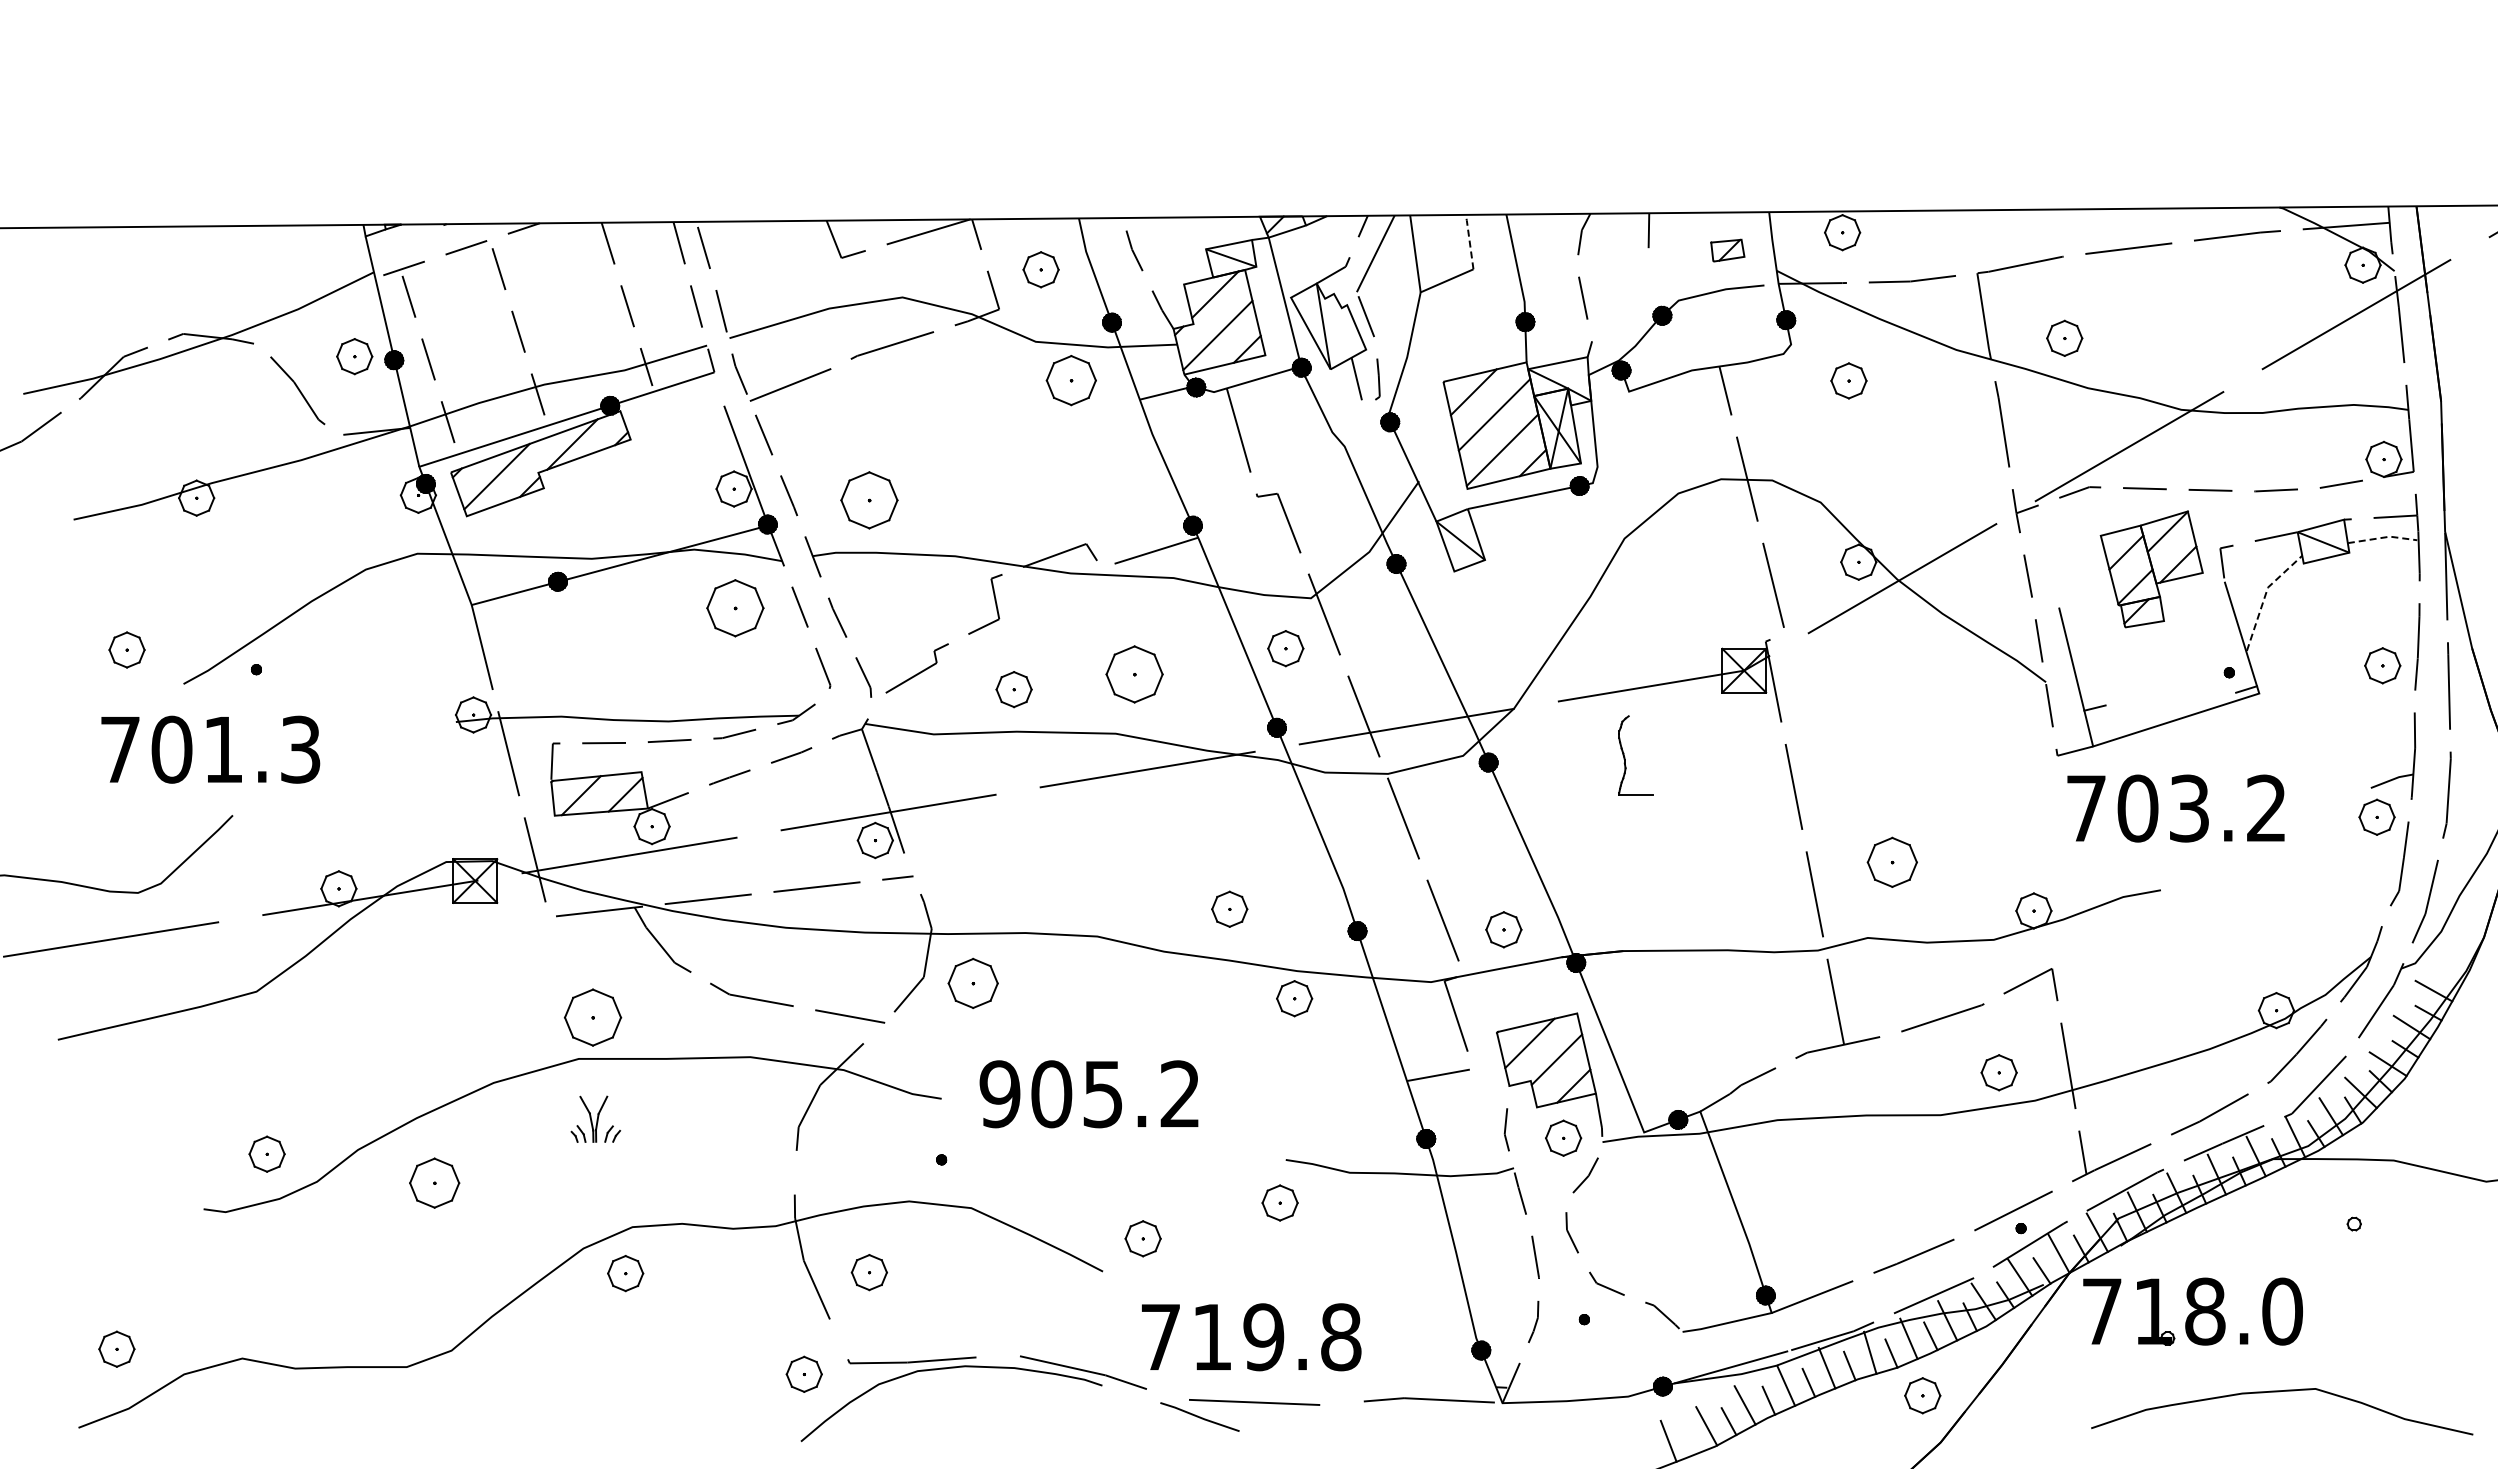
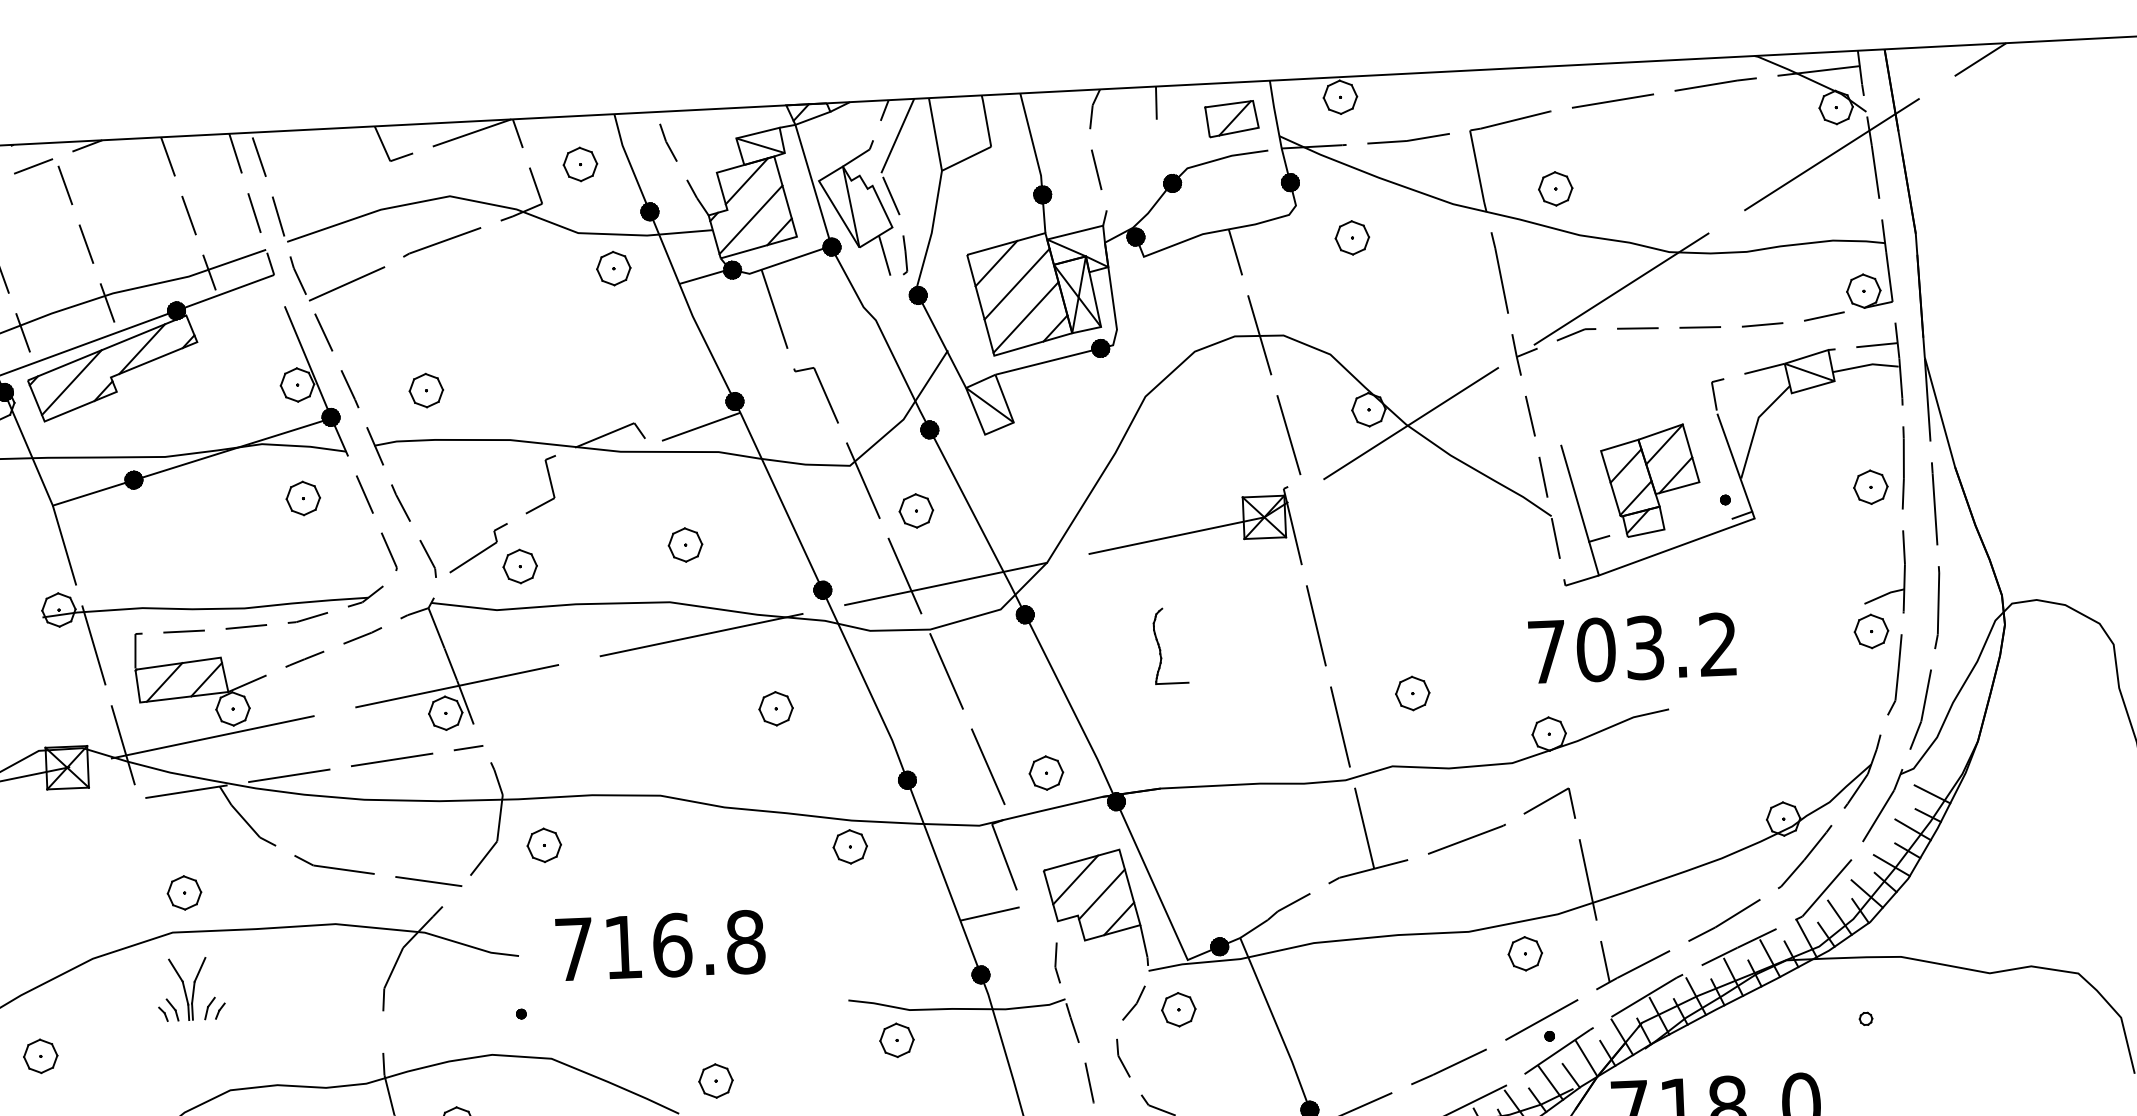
line: (1469, 241) -> (986, 120), dashed -> solid
part: (1727, 250) -> (1231, 118), size x1.67
part: (1071, 380) -> (613, 268), size x0.71
part: (868, 500) -> (425, 390), size x0.62
line: (2383, 537) -> (1866, 365), dashed -> solid
part: (2151, 569) -> (1650, 481), moved
line: (2265, 596) -> (1756, 426), dashed -> solid
part: (734, 608) -> (302, 498), size x0.62
part: (1285, 648) -> (916, 510), moved
part: (1134, 673) -> (685, 544), size x0.62
part: (1013, 689) -> (519, 566), moved
part: (1625, 757) -> (1160, 648), moved
text: (2175, 808) -> (1631, 648), moved
part: (1891, 861) -> (1411, 692), size x0.71
part: (1229, 908) -> (775, 708), moved
part: (972, 983) -> (543, 845), size x0.71
part: (592, 1017) -> (184, 892), size x0.62
part: (1998, 1072) -> (1524, 953), moved
text: (1089, 1094) -> (659, 946), 905.2 -> 716.8
part: (595, 1119) -> (190, 989), size x1.43
part: (1563, 1137) -> (1178, 1009), moved
part: (434, 1182) -> (40, 1055), size x0.71
part: (1279, 1202) -> (896, 1039), moved

